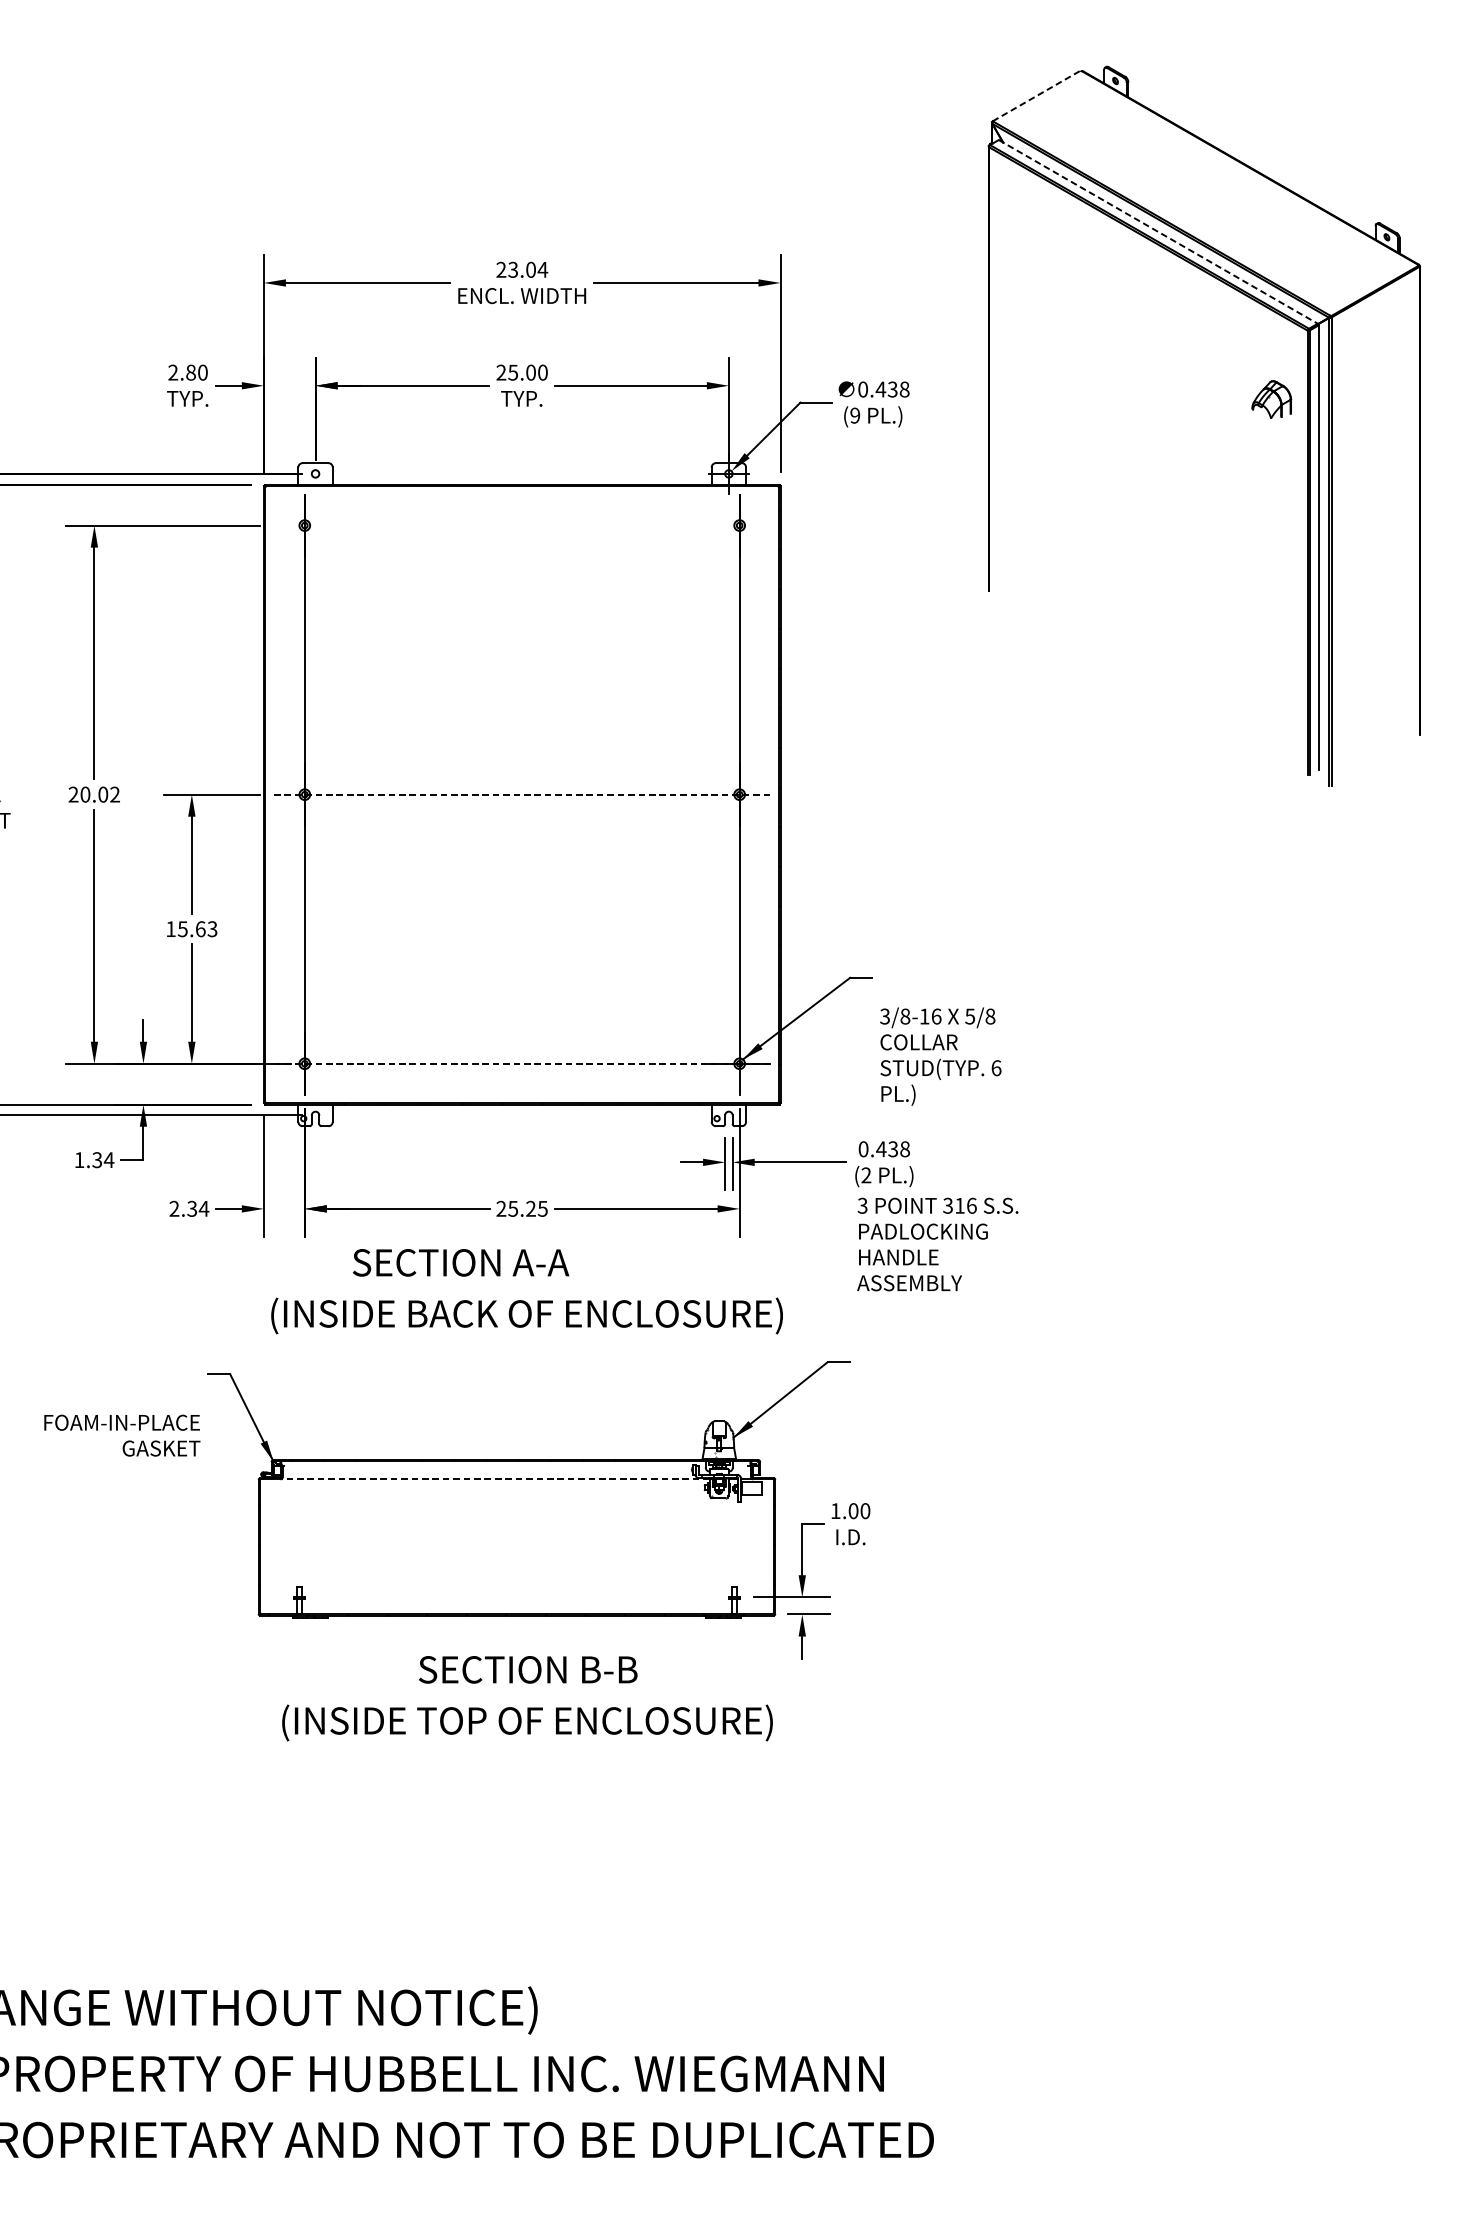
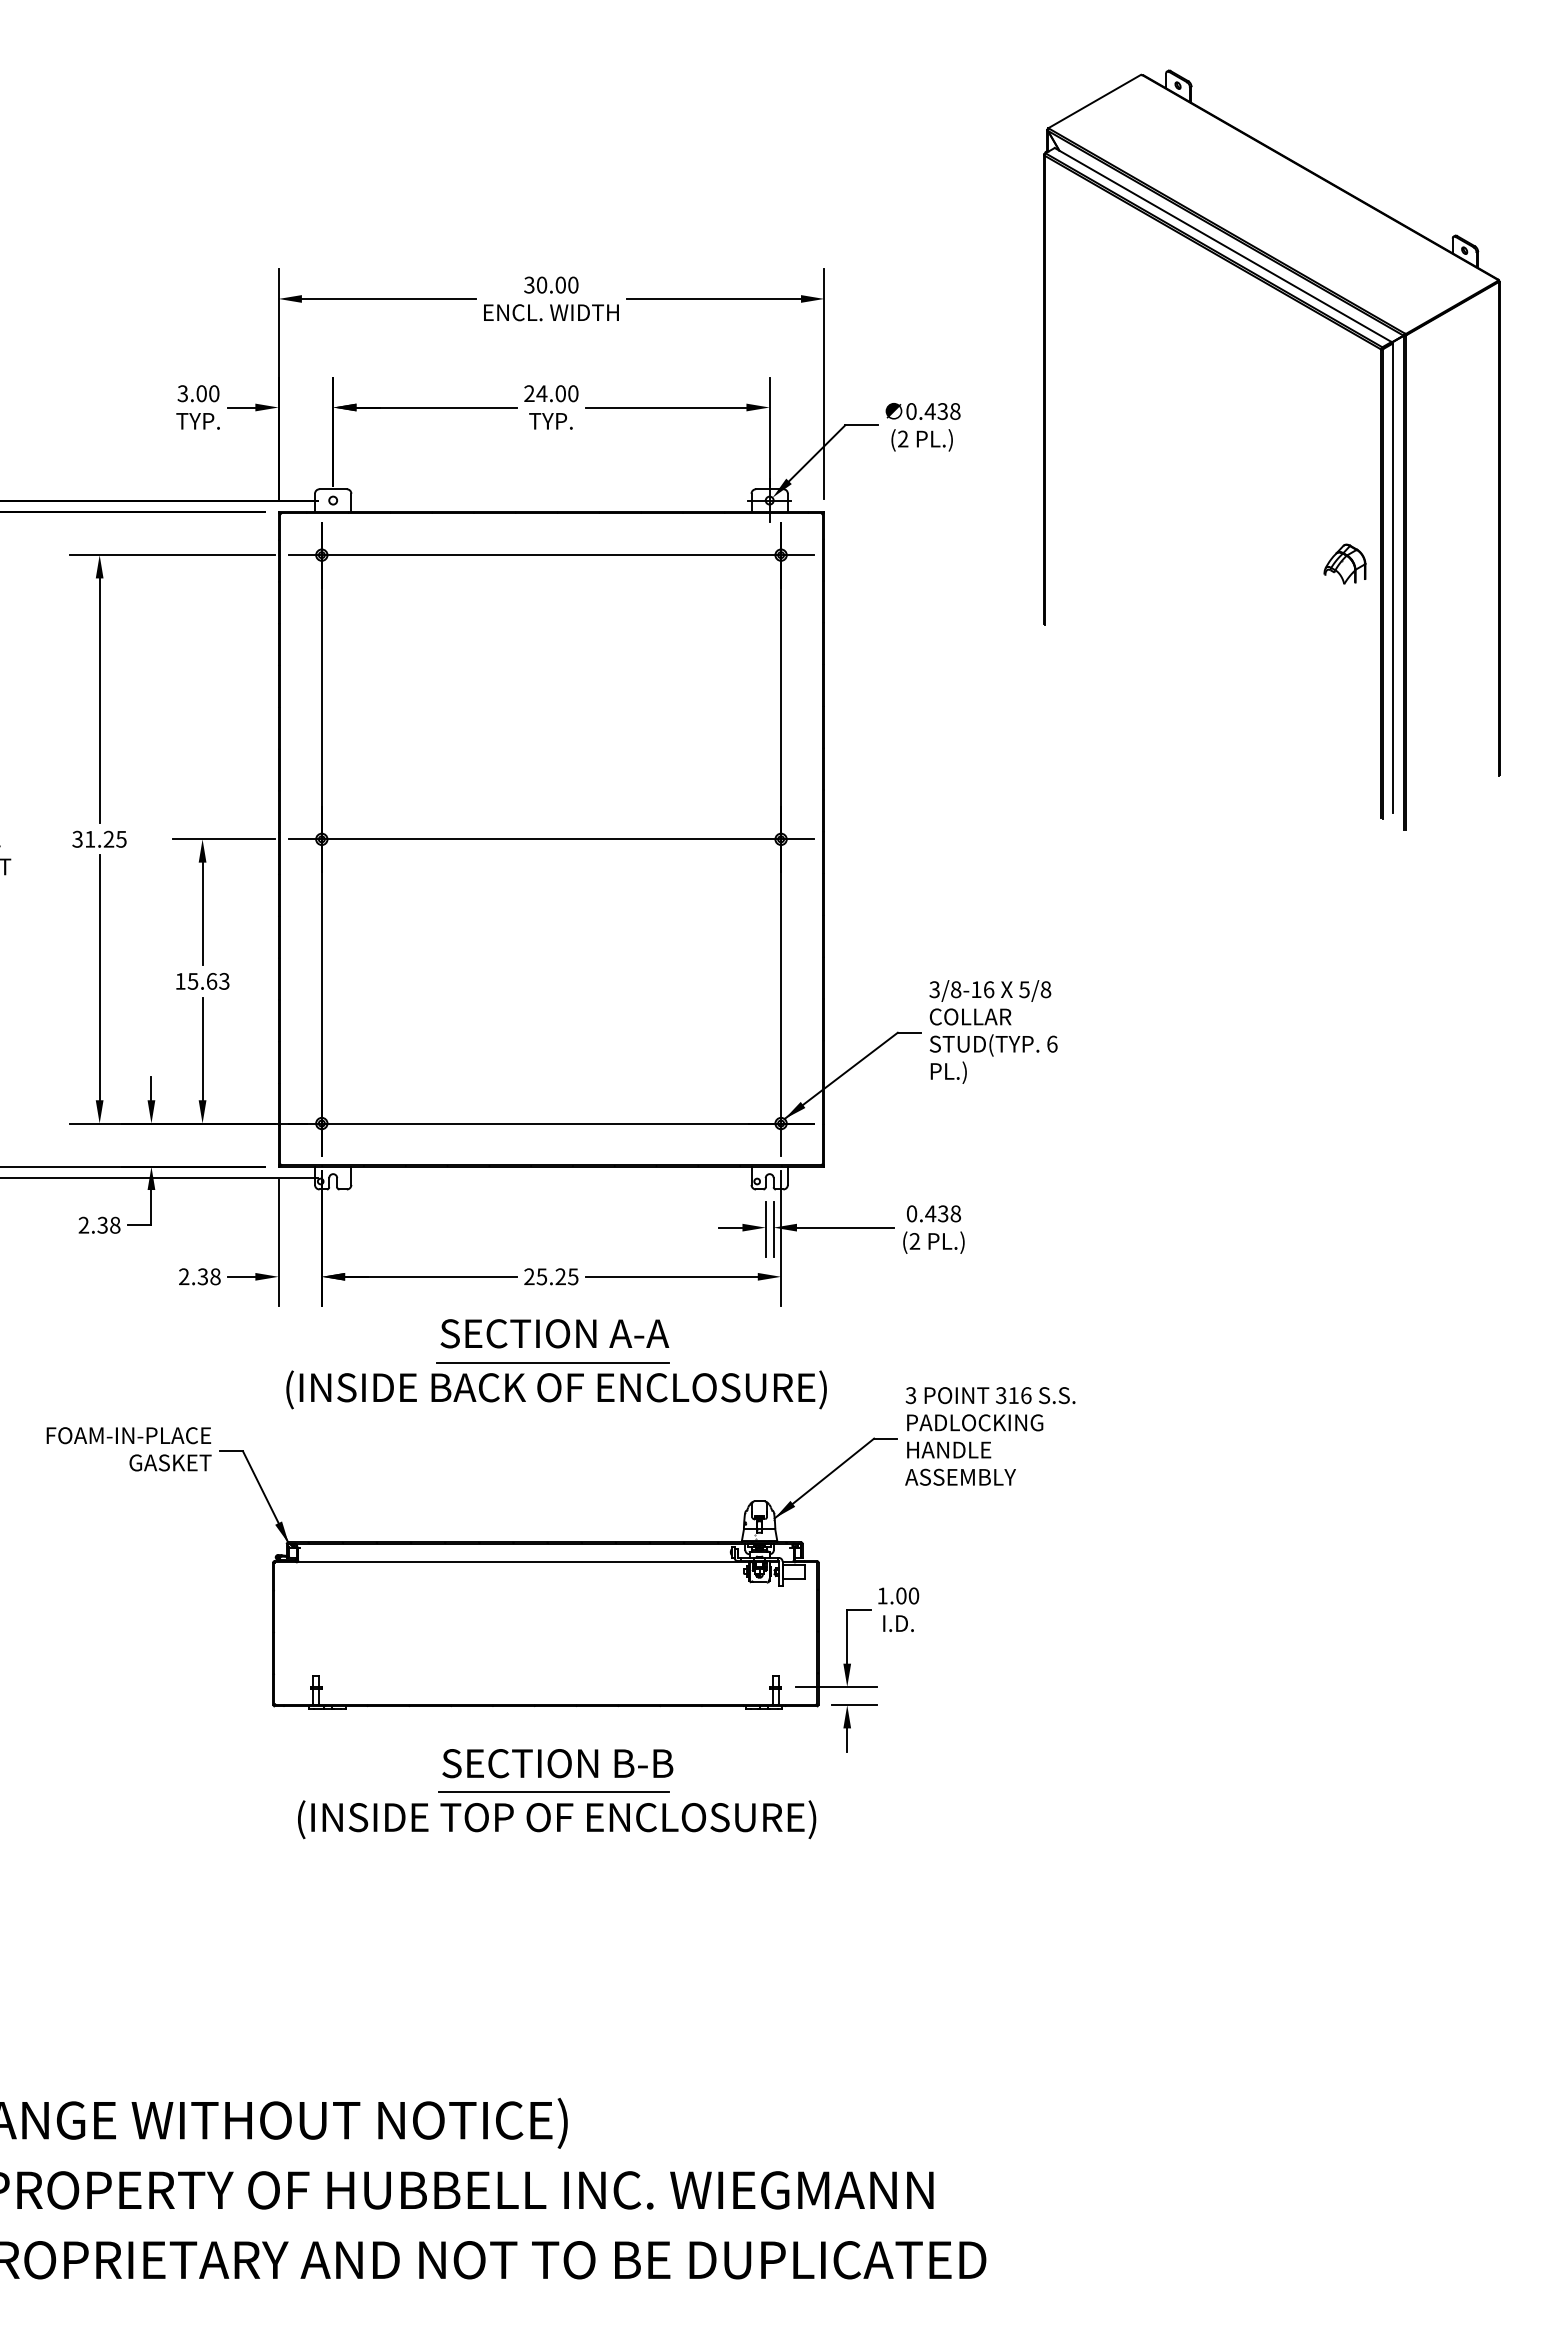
line: (1037, 96) -> (1095, 101), dashed -> solid
line: (1158, 232) -> (1223, 245), dashed -> solid
text: (522, 269) -> (551, 284), 23.04 -> 30.00
text: (181, 372) -> (191, 393), 2.80 -> 3.00
text: (512, 372) -> (541, 393), 25.00 -> 24.00
part: (1271, 399) -> (1344, 563), moved
text: (855, 416) -> (903, 439), (9 -> (2
line: (522, 525) -> (551, 555), added
text: (94, 793) -> (99, 838), 20.02 -> 31.25
line: (522, 794) -> (551, 839), dashed -> solid
text: (940, 1056) -> (993, 1031), moved
line: (522, 1063) -> (551, 1123), dashed -> solid
text: (94, 1159) -> (99, 1224), 1.34 -> 2.38
text: (204, 1208) -> (215, 1276), 2.34 -> 2.38
text: (937, 1244) -> (990, 1436), moved
text: (460, 1262) -> (554, 1333), moved
line: (523, 1290) -> (552, 1362), added
text: (121, 1435) -> (128, 1449), moved
line: (494, 1479) -> (522, 1562), dashed -> solid
line: (524, 1697) -> (553, 1792), added

